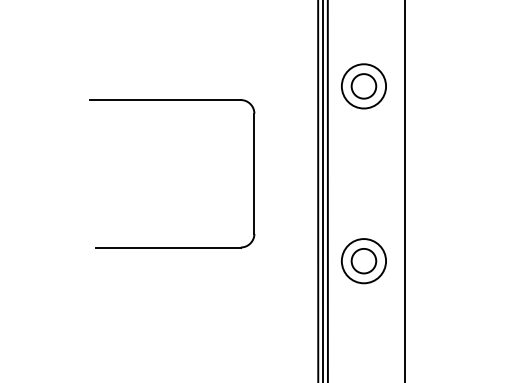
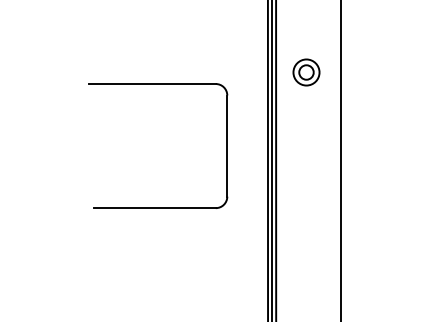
part: (363, 86) -> (306, 72), size x0.7
part: (172, 100) -> (158, 84), moved
part: (363, 260) -> (306, 219), removed

